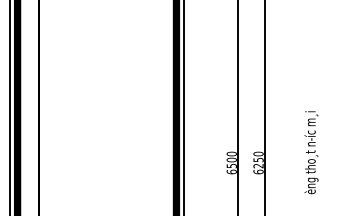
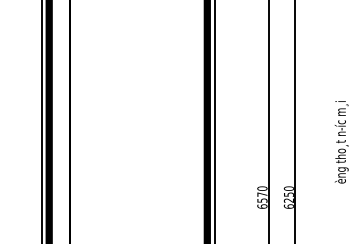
text: (311, 152) -> (341, 142), moved
text: (231, 159) -> (262, 194), 6500 -> 6570

